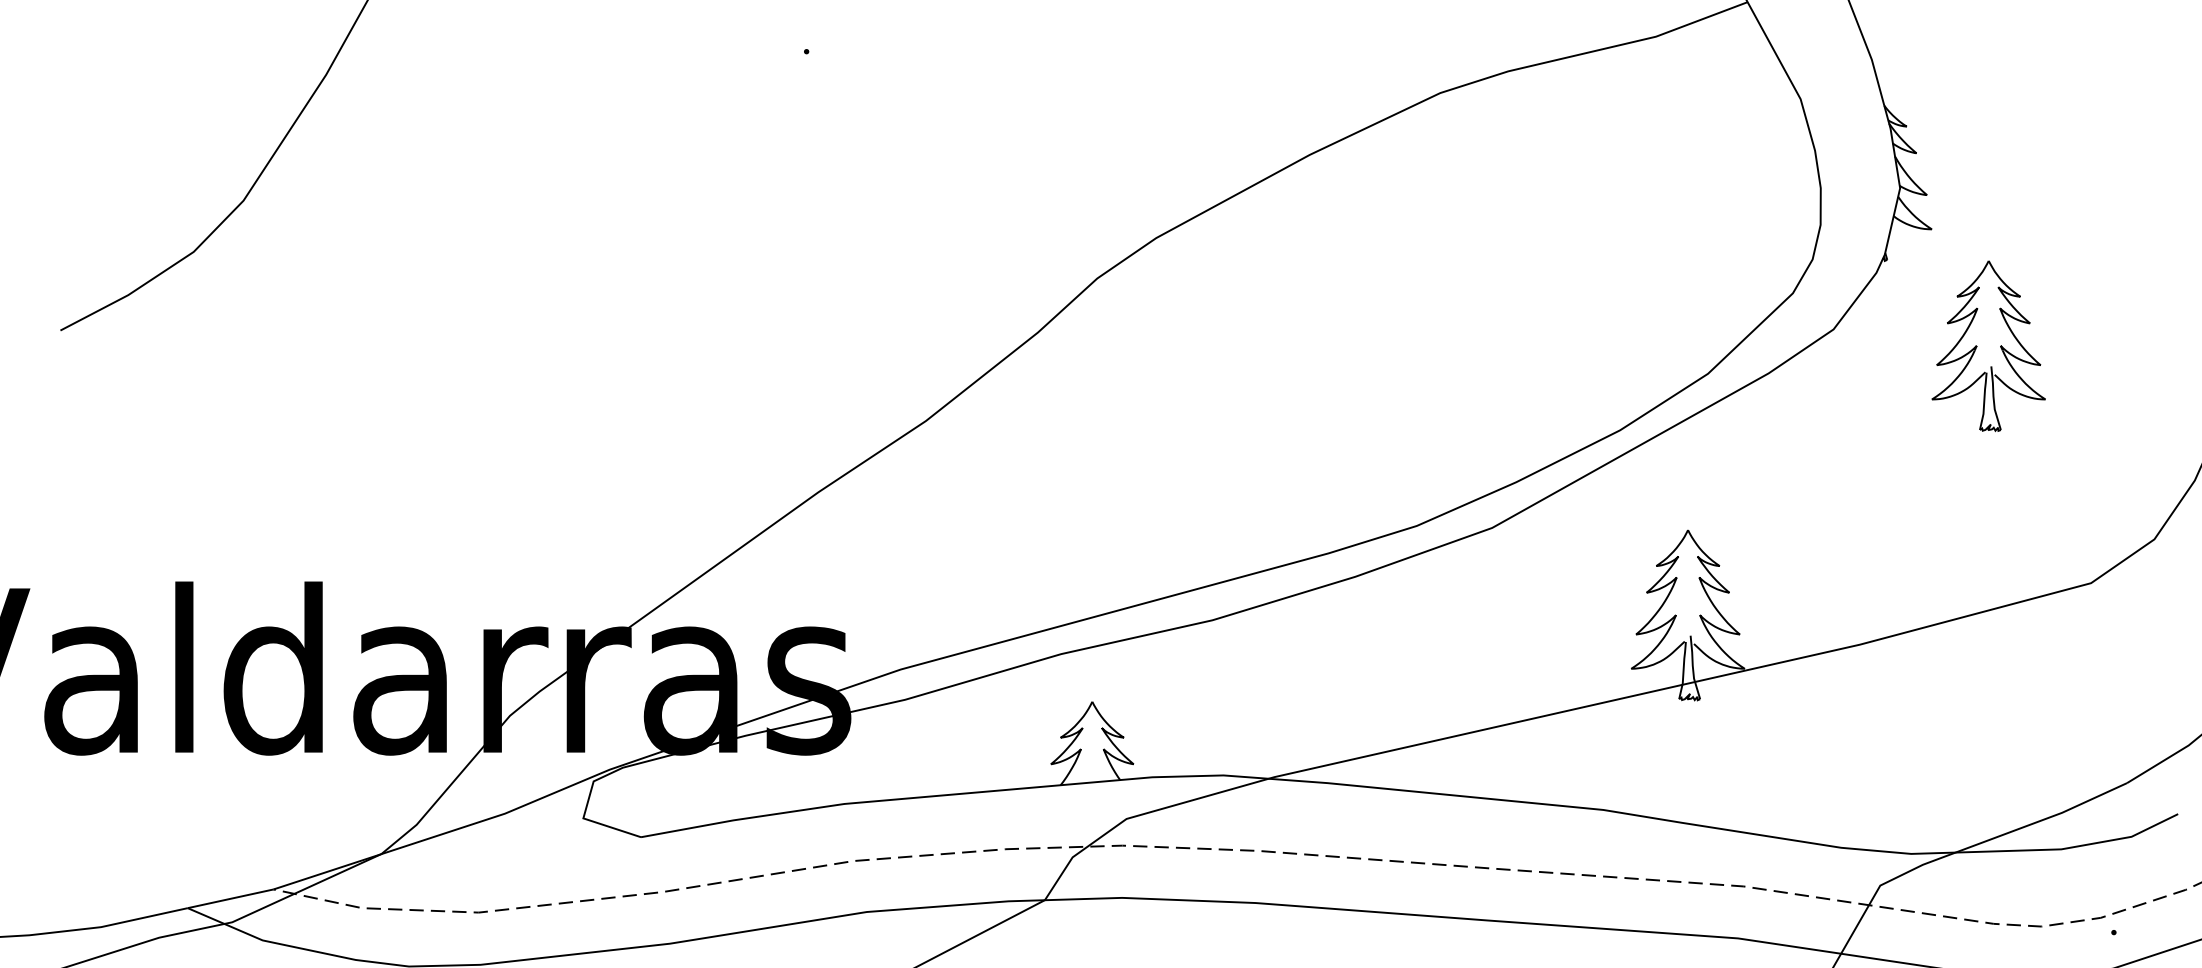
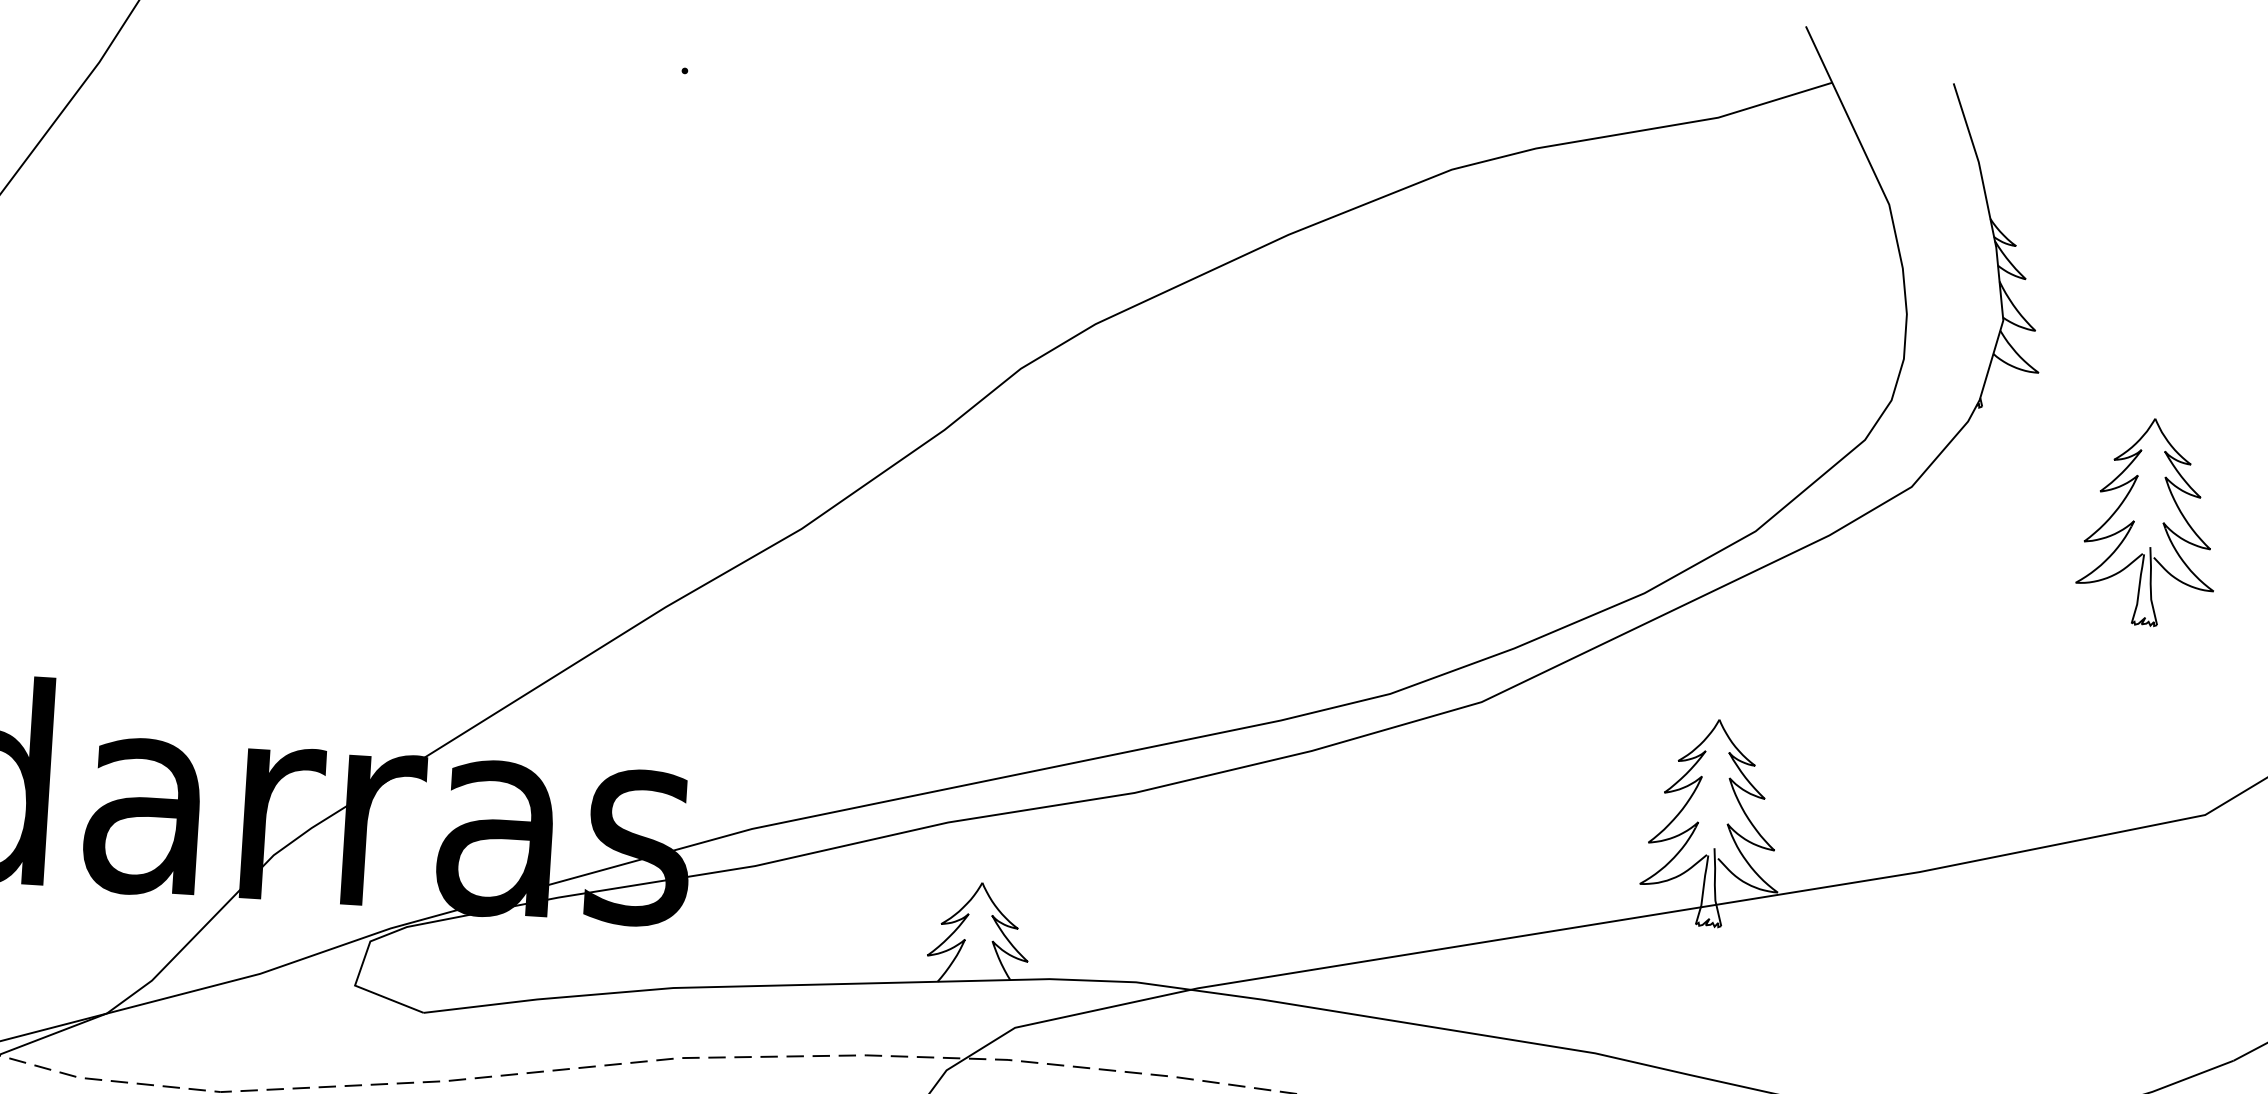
part: (1988, 346) -> (2148, 522), moved

